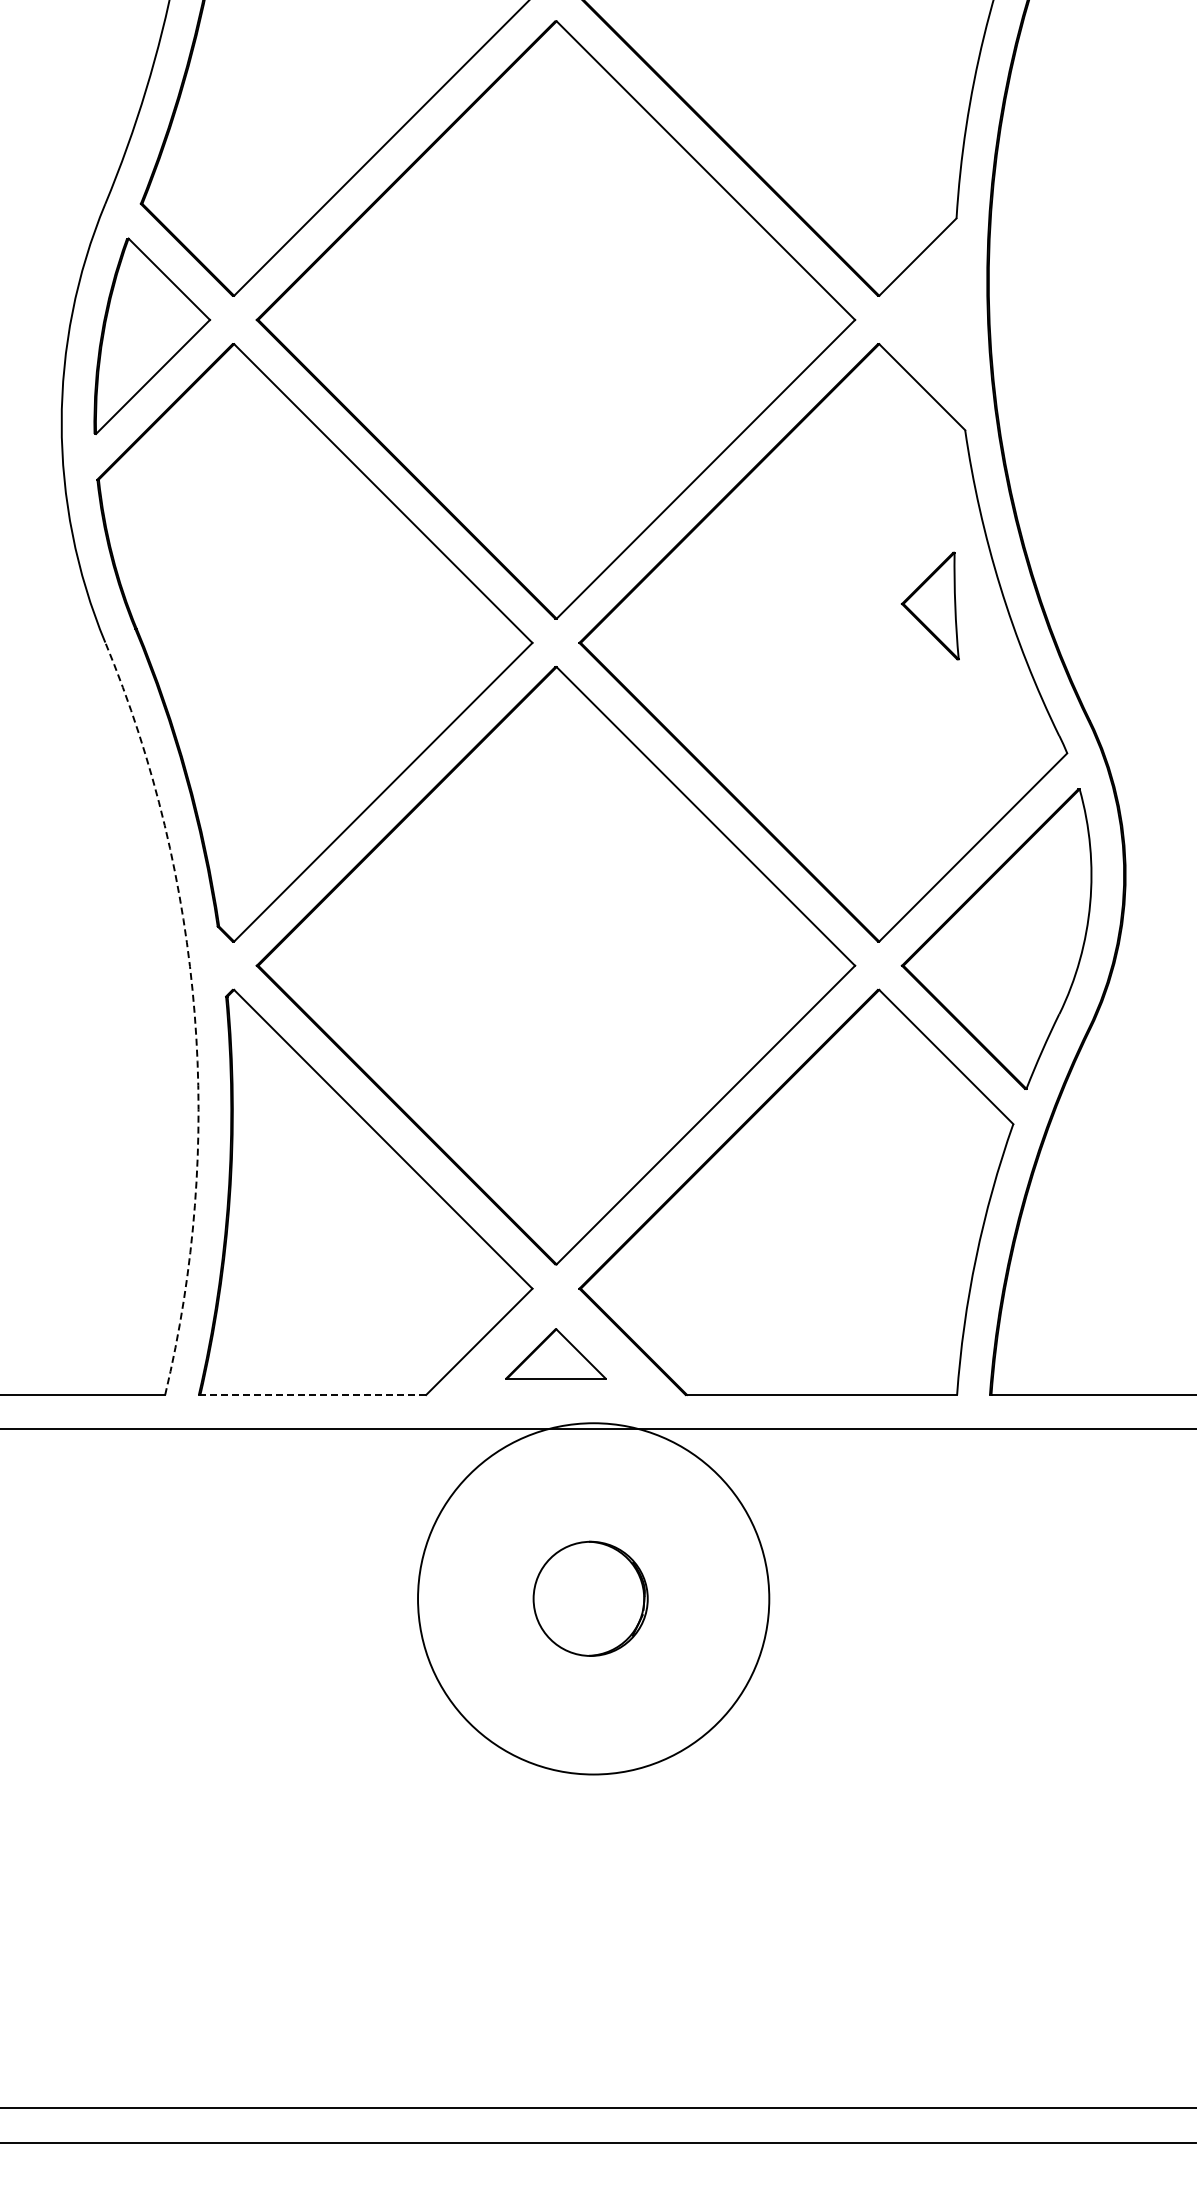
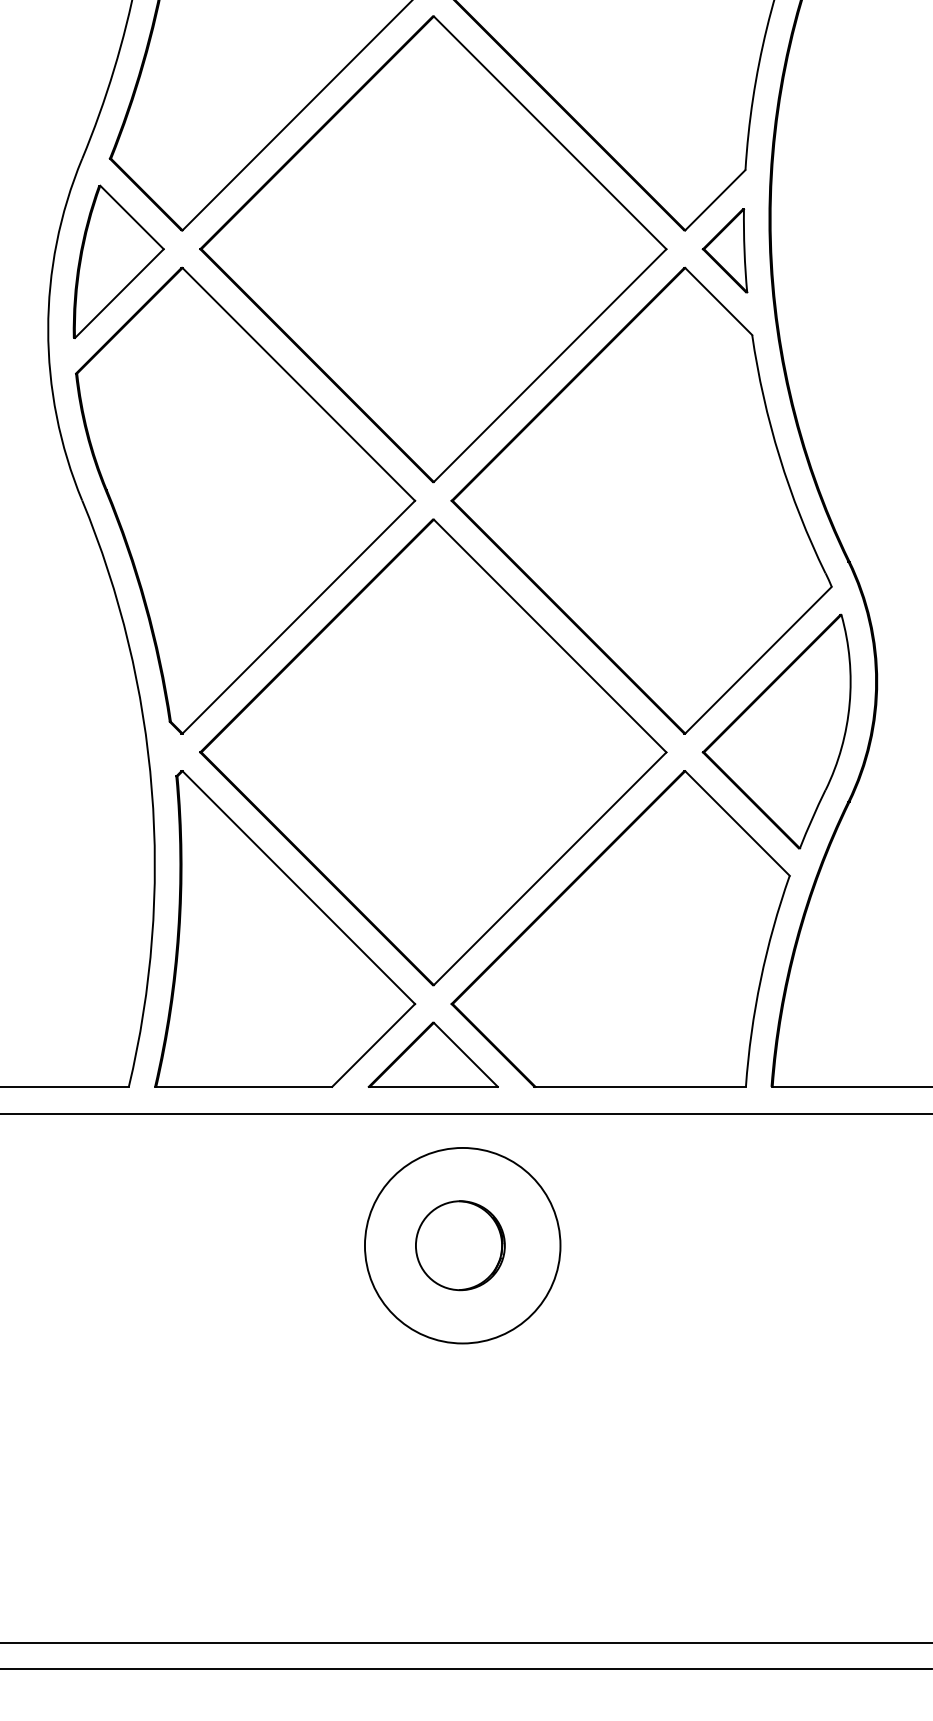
part: (929, 605) -> (724, 250), moved
arc: (194, 1014) -> (151, 790), dashed -> solid
part: (555, 1353) -> (432, 1054), size x1.67
line: (313, 1395) -> (244, 1087), dashed -> solid
circle: (593, 1598) -> (462, 1245), size x0.71

